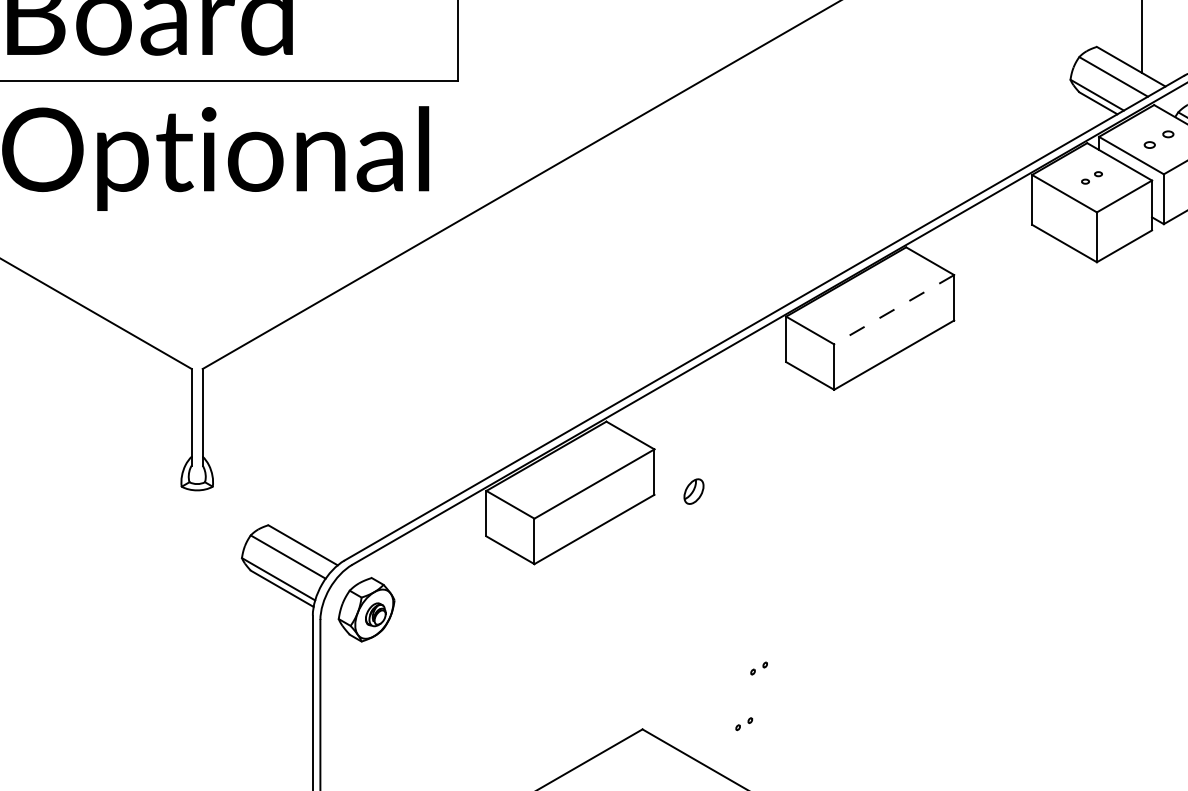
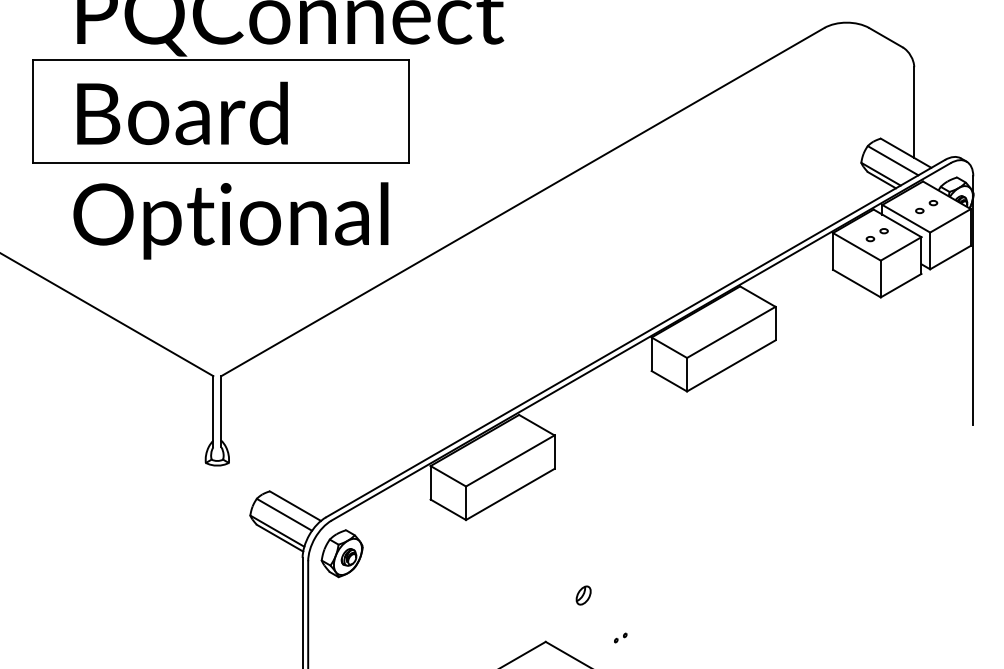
part: (1091, 178) -> (876, 235), size x1.43
line: (893, 309) -> (730, 332), dashed -> solid
part: (693, 491) -> (583, 595), moved
part: (758, 667) -> (631, 596), removed

